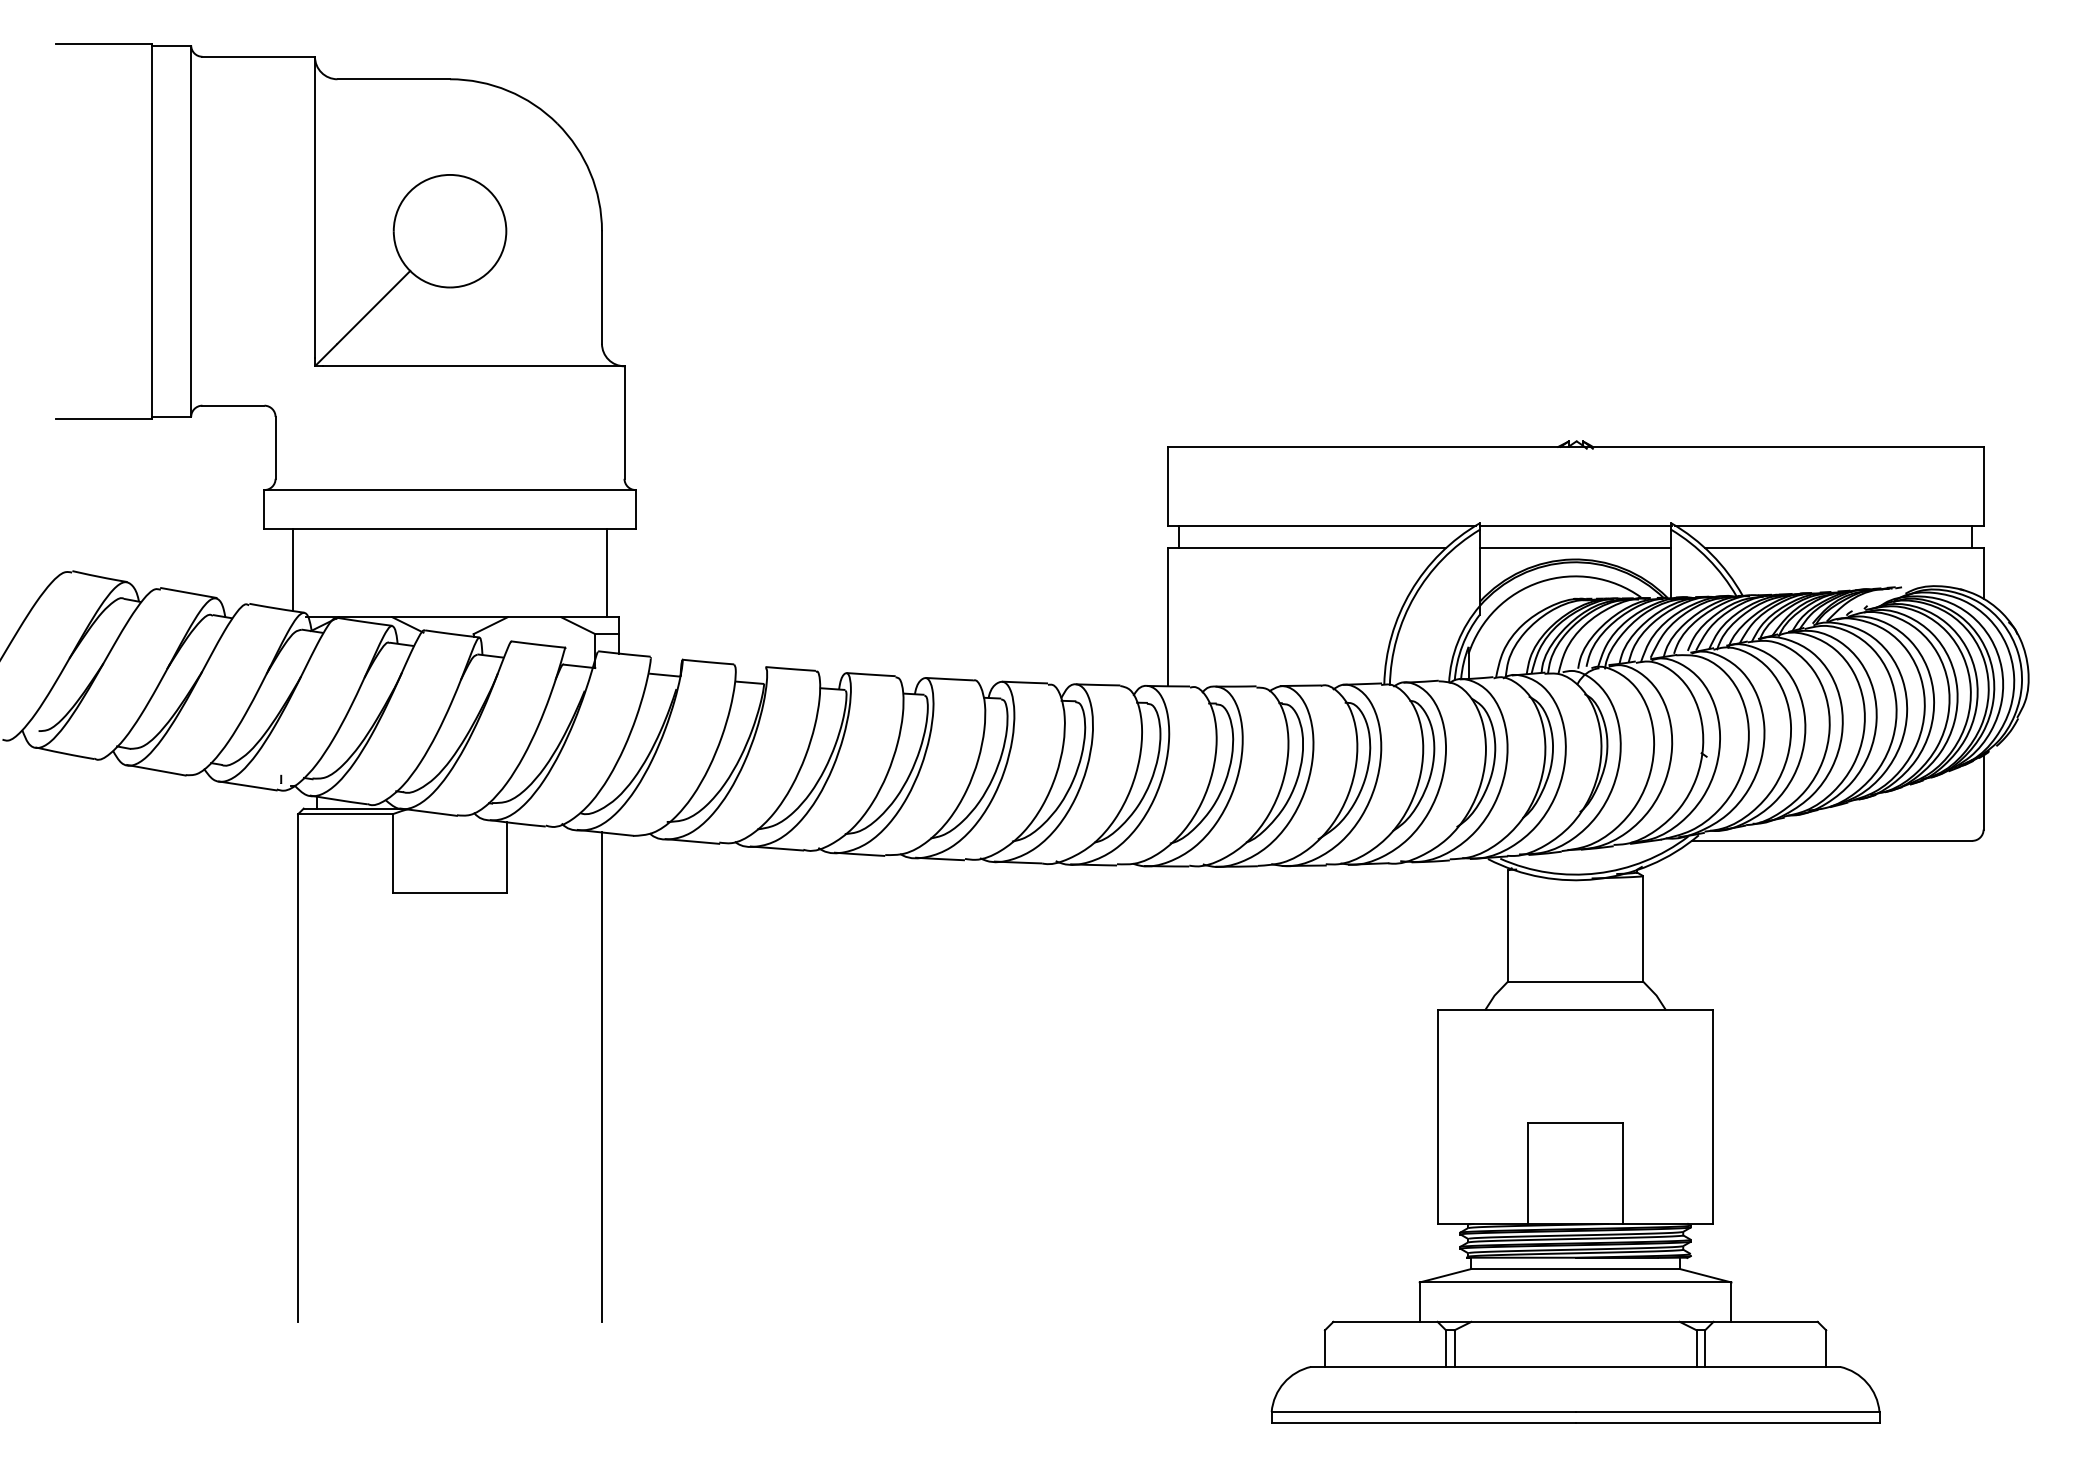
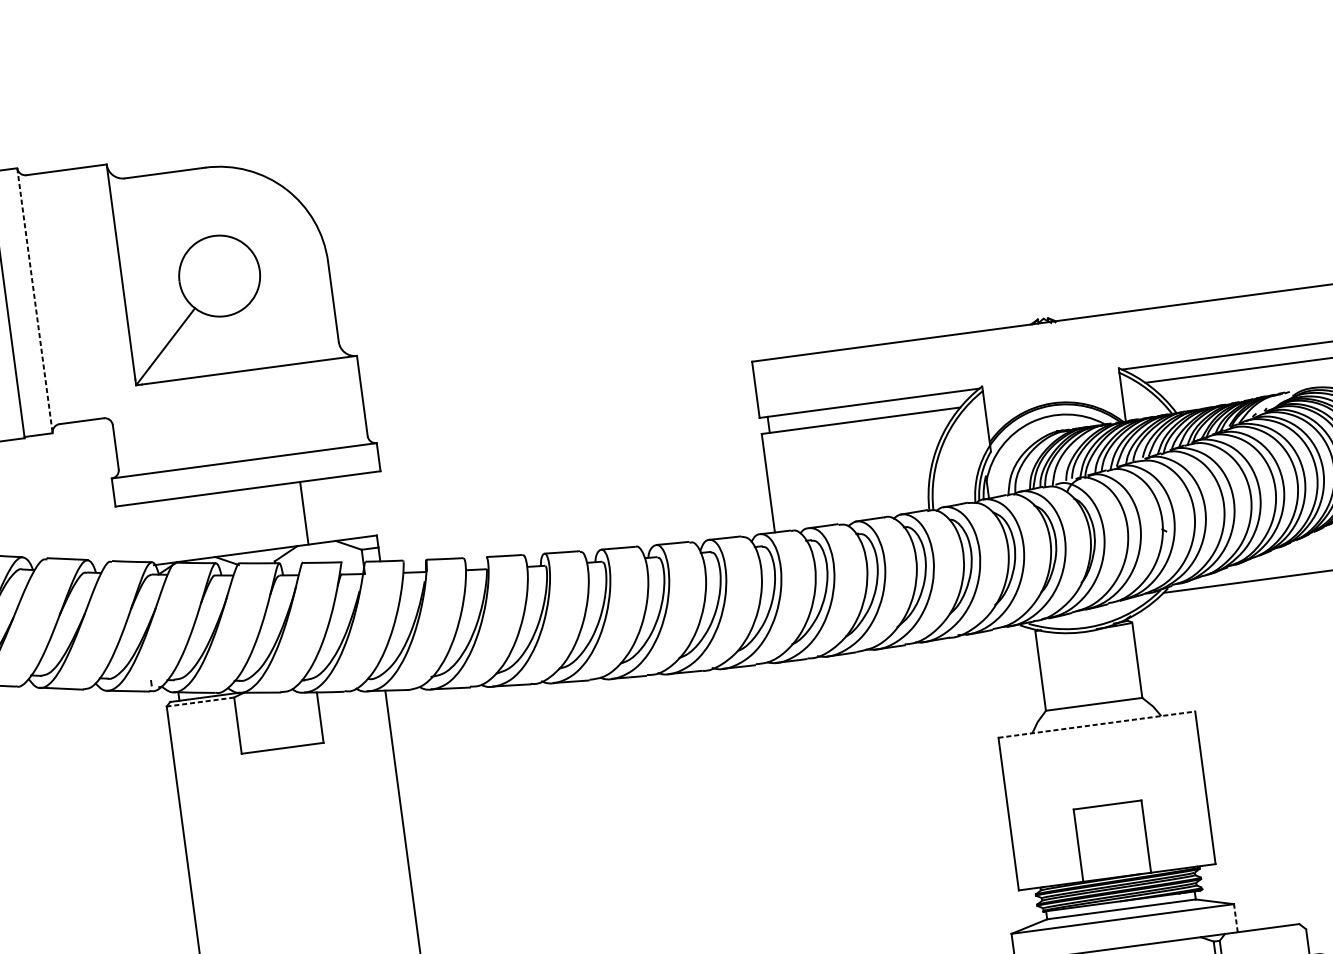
line: (191, 231) -> (35, 300), solid -> dashed
line: (1575, 525) -> (1050, 378), removed
line: (1575, 548) -> (1052, 395), removed
line: (293, 569) -> (140, 532), removed
line: (607, 573) -> (304, 513), moved
line: (344, 814) -> (199, 702), solid -> dashed
line: (1575, 1010) -> (1096, 724), solid -> dashed
line: (1731, 1302) -> (1235, 918), solid -> dashed

